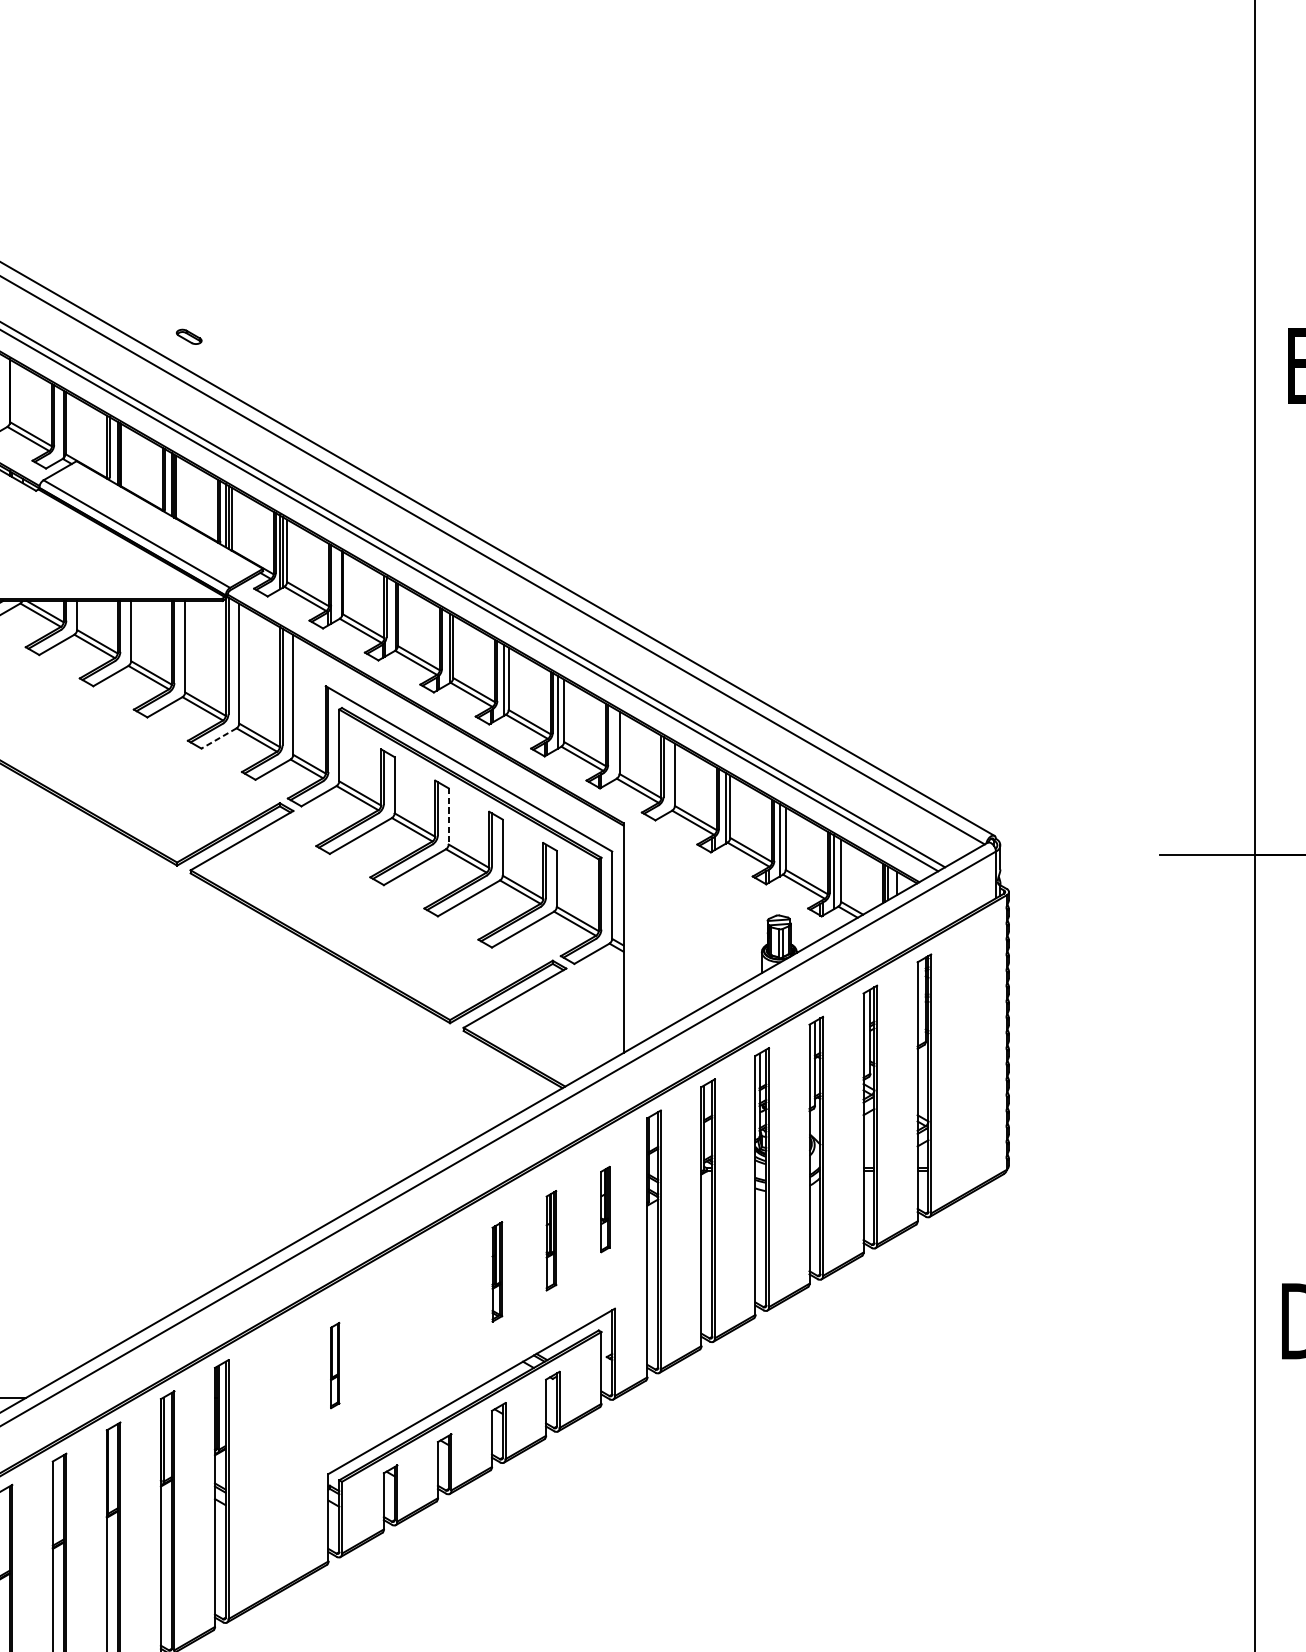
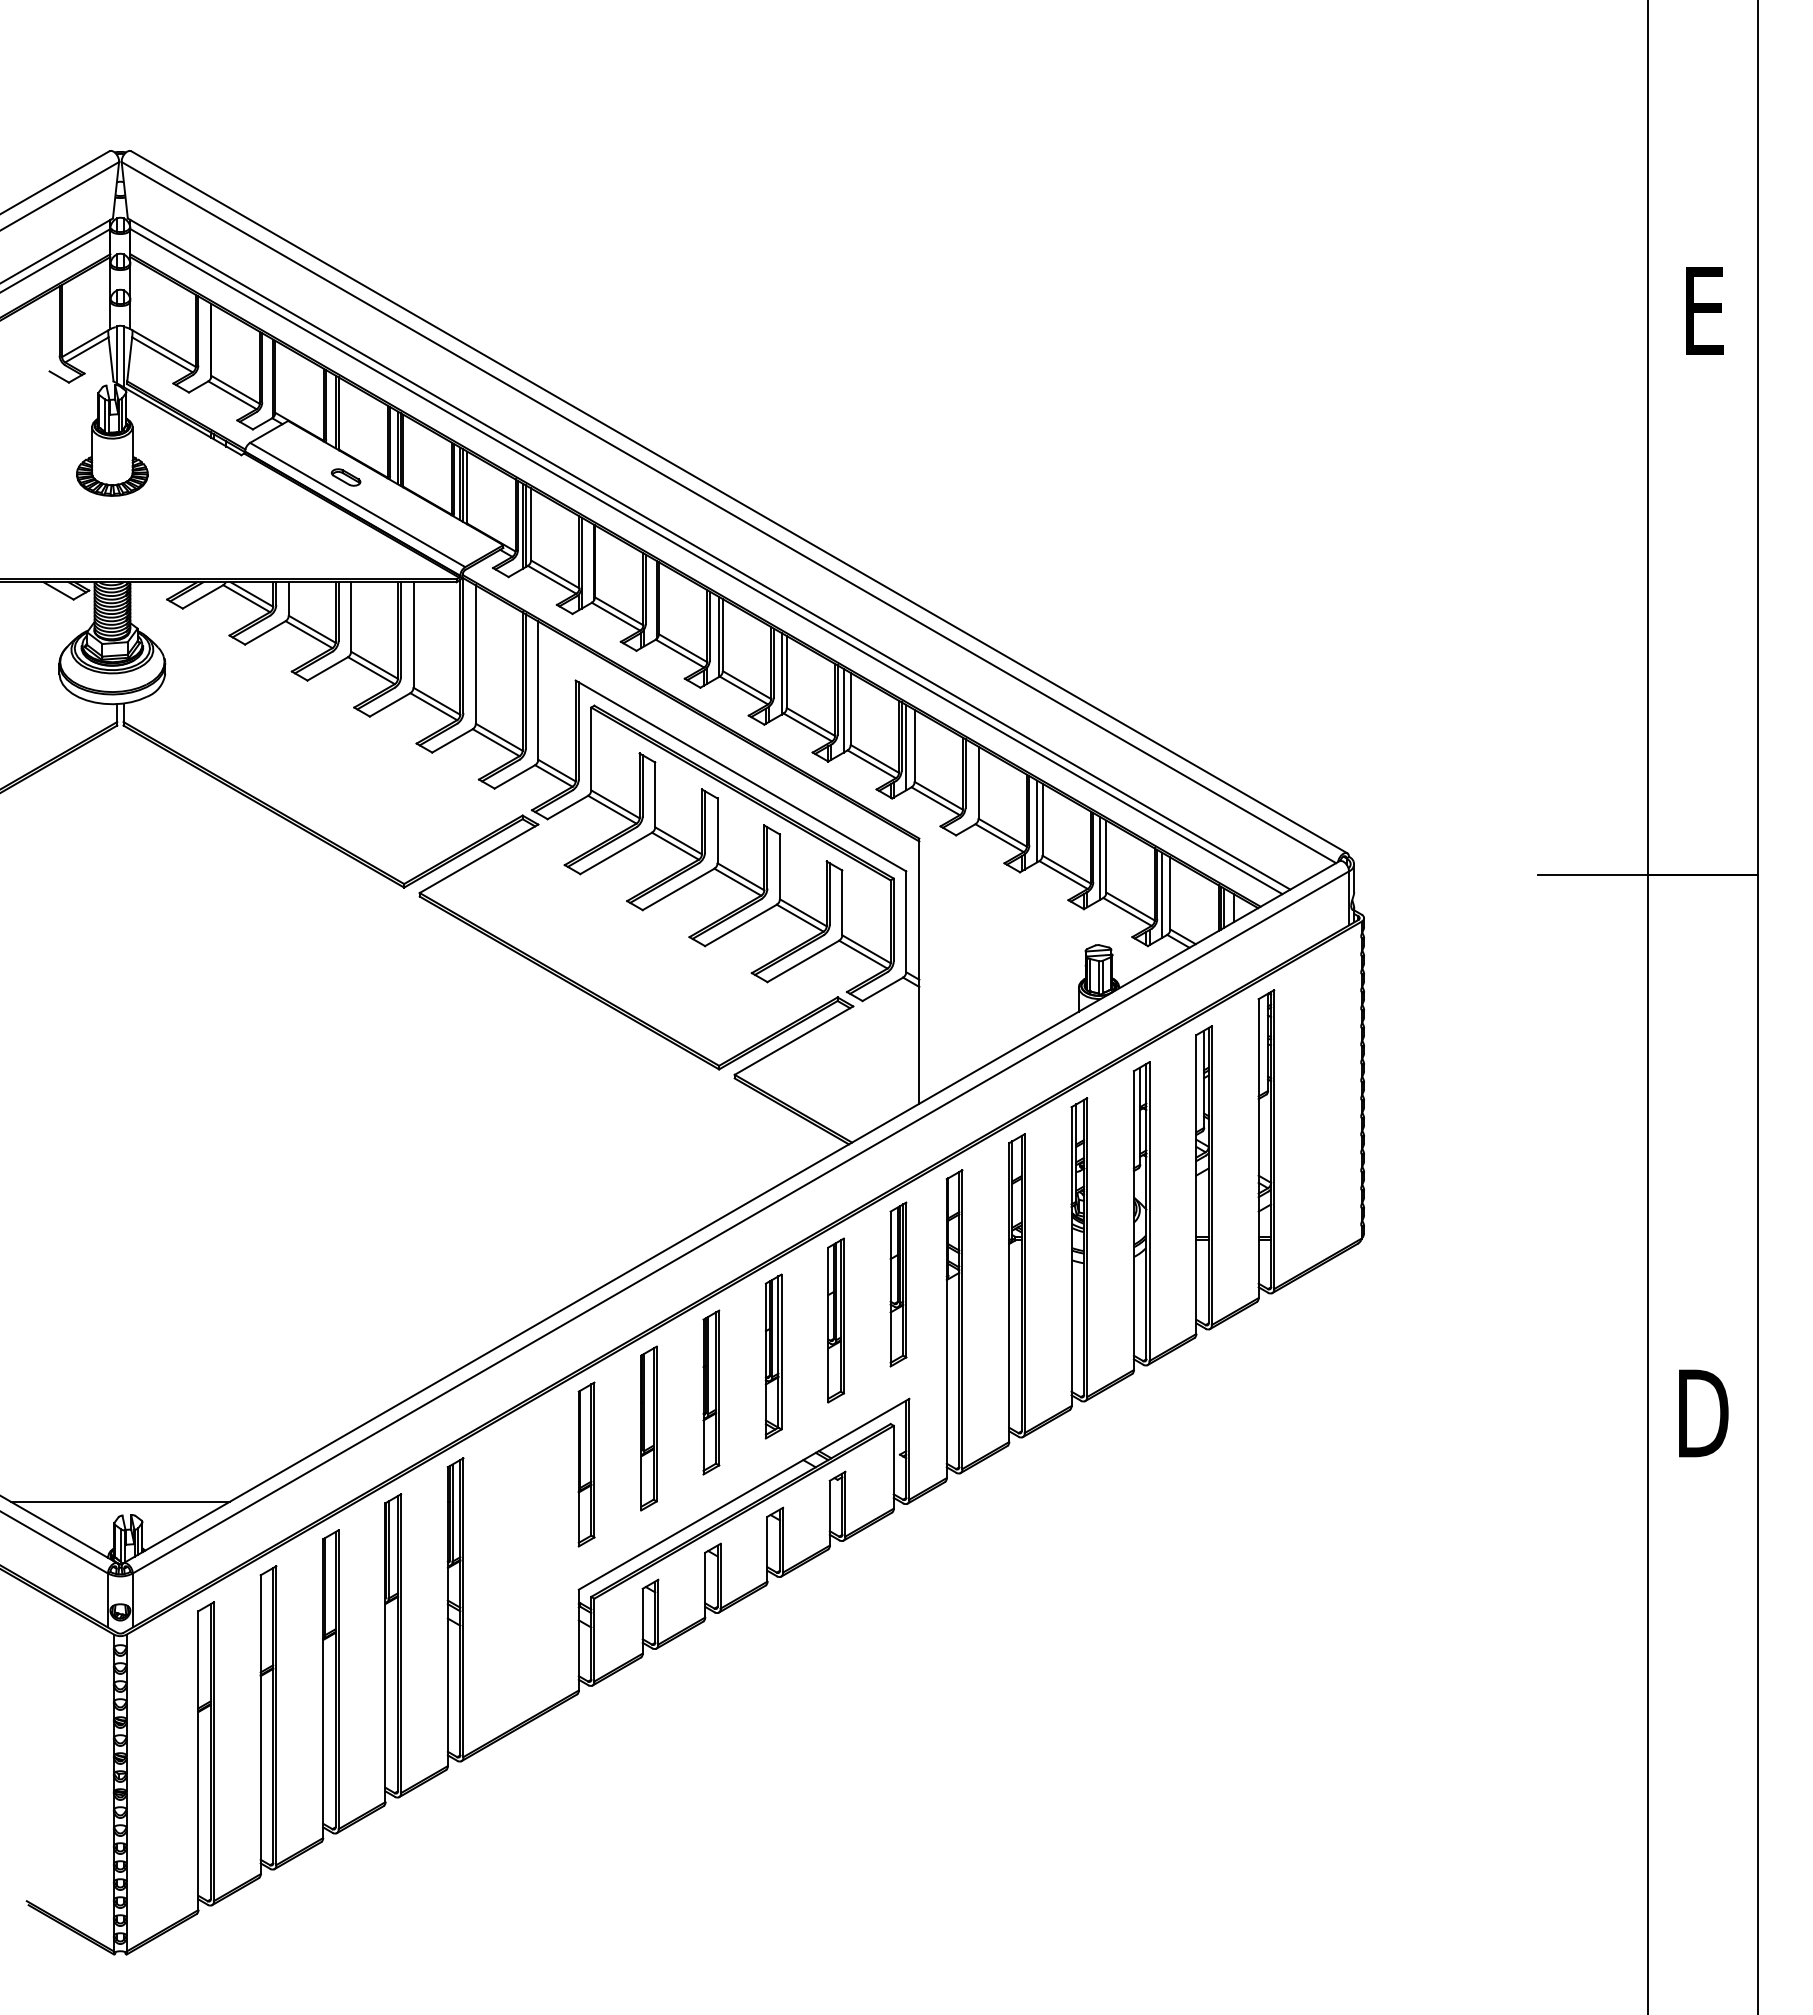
part: (188, 336) -> (345, 477), moved
line: (219, 739) -> (452, 741), dashed -> solid
line: (612, 744) -> (906, 747), added
line: (448, 816) -> (717, 831), dashed -> solid
part: (605, 1209) -> (898, 1284), size x1.67
part: (550, 1240) -> (835, 1320), size x1.43
part: (497, 1271) -> (773, 1356), size x1.43
part: (443, 1303) -> (711, 1392), added
part: (388, 1334) -> (648, 1428), added
part: (335, 1365) -> (586, 1464), size x1.67

